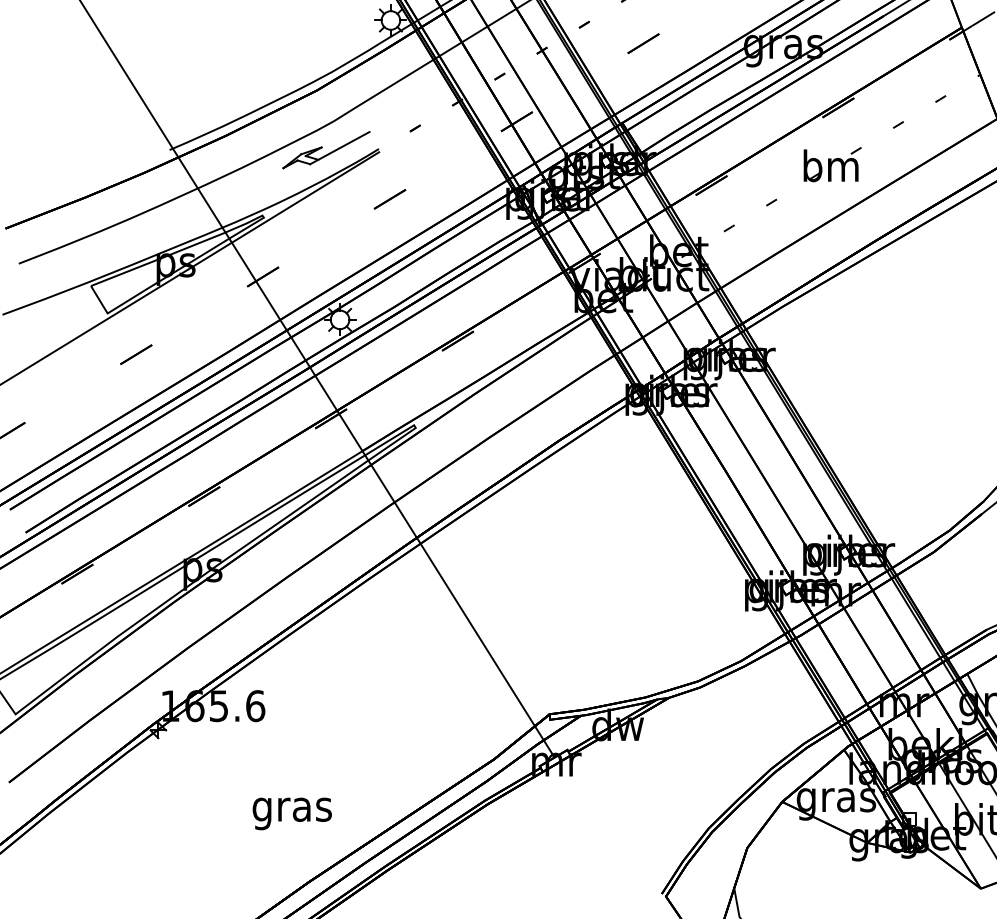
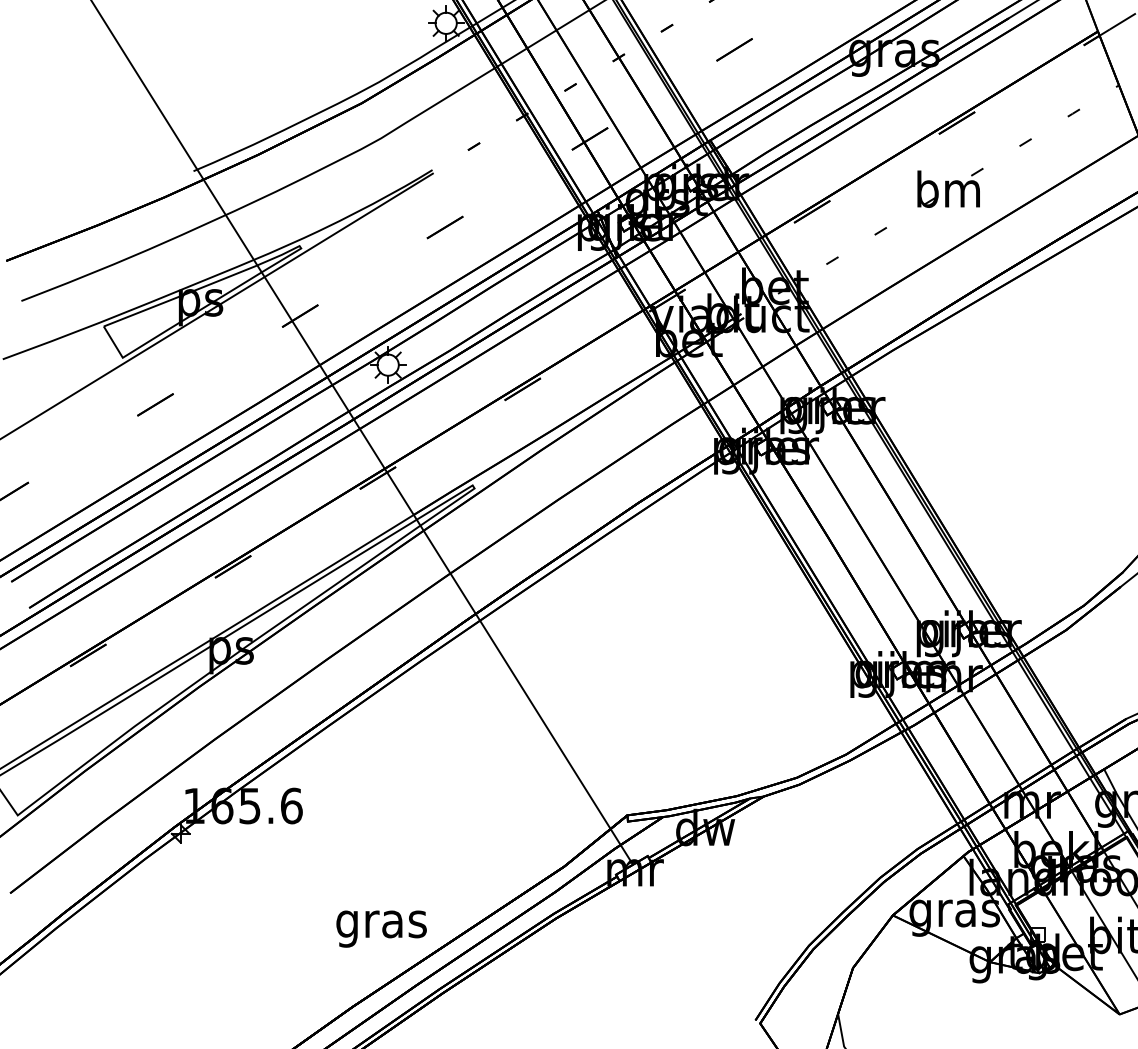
part: (326, 150) -> (372, 171), removed
text: (292, 813) -> (381, 928), moved

